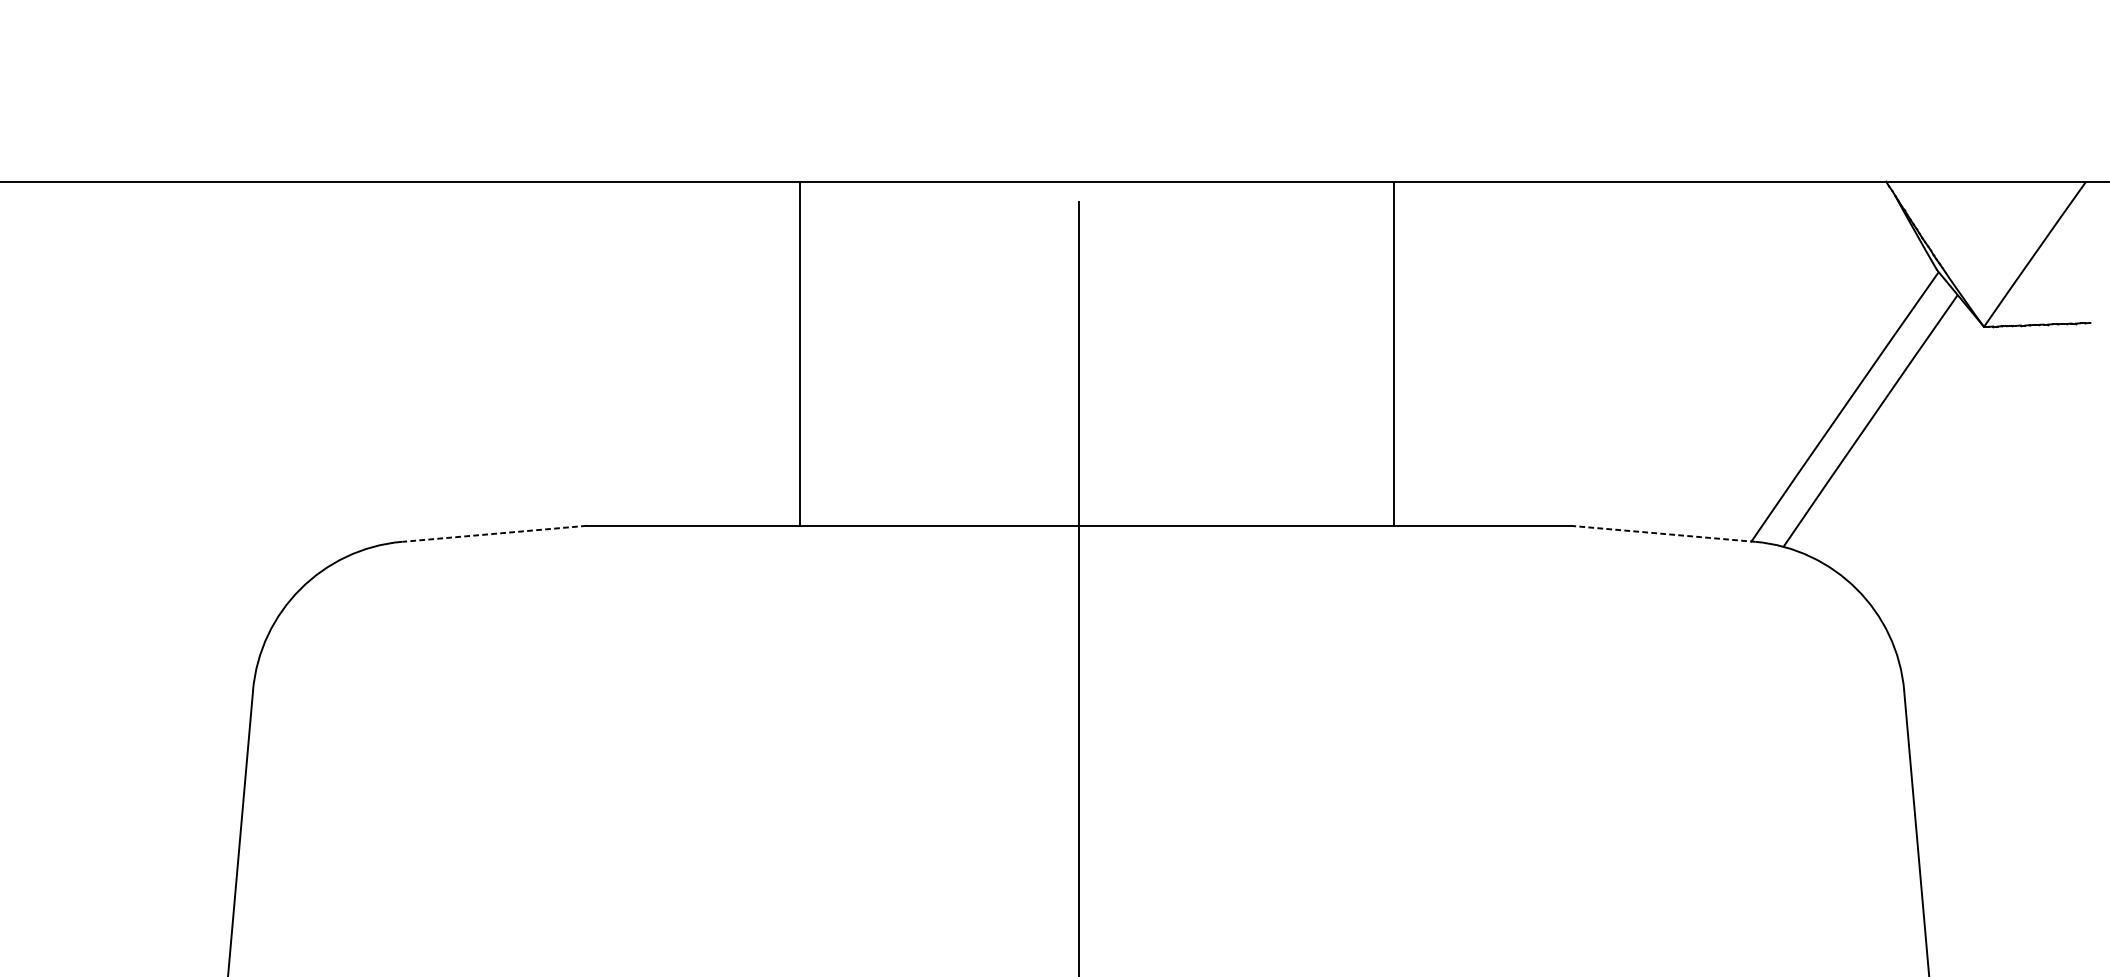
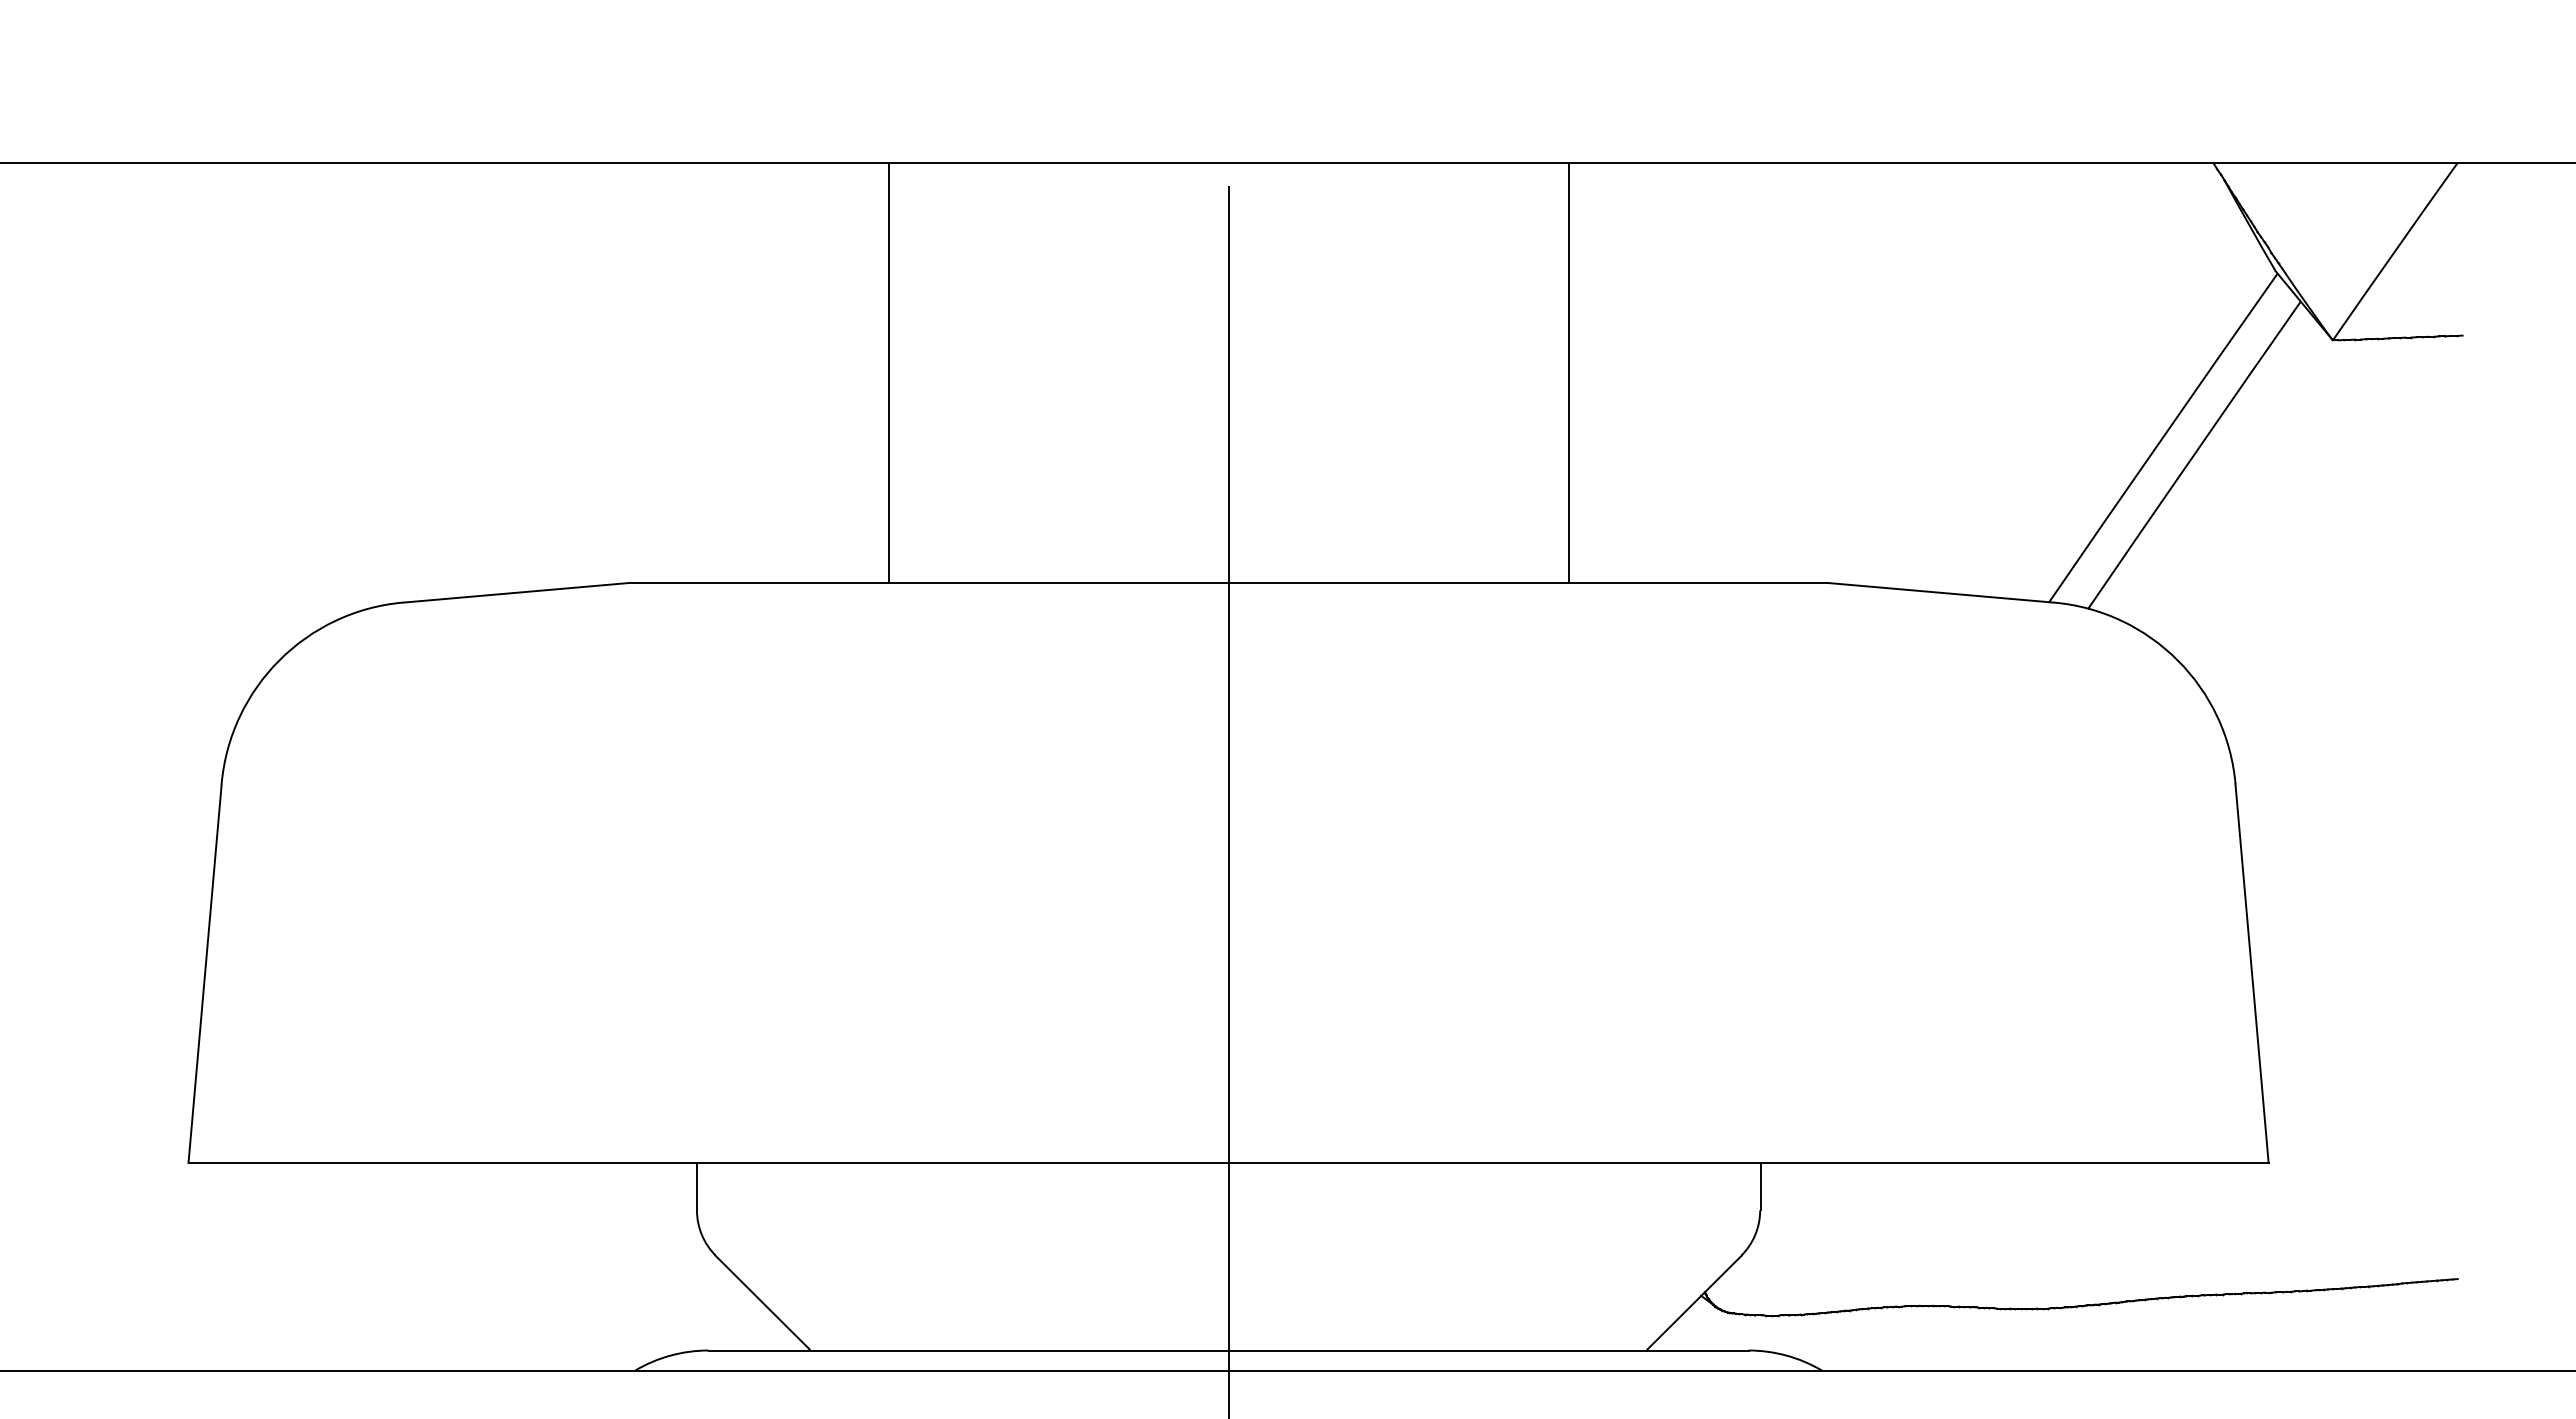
line: (1394, 354) -> (1568, 373), moved
line: (494, 533) -> (516, 592), dashed -> solid
line: (1662, 533) -> (1940, 592), dashed -> solid

